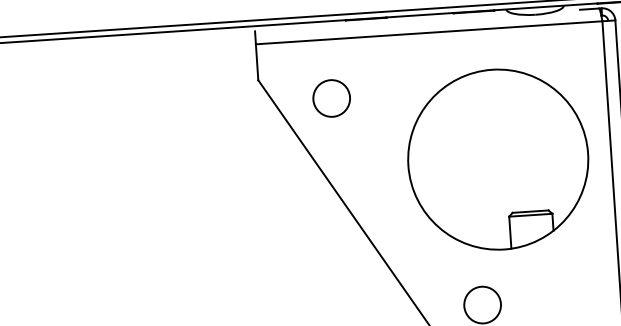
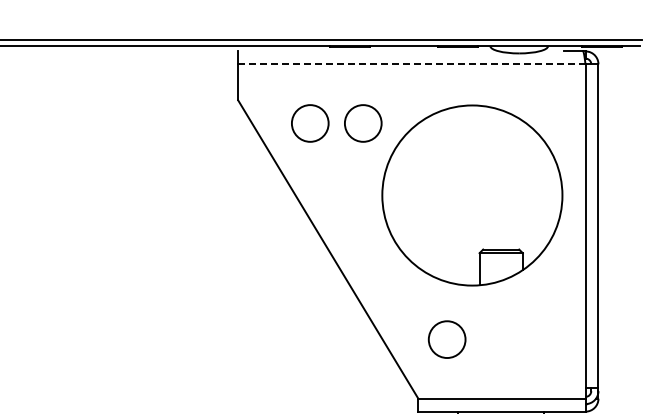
line: (428, 32) -> (411, 64), solid -> dashed
circle: (384, 94) -> (363, 123), added

